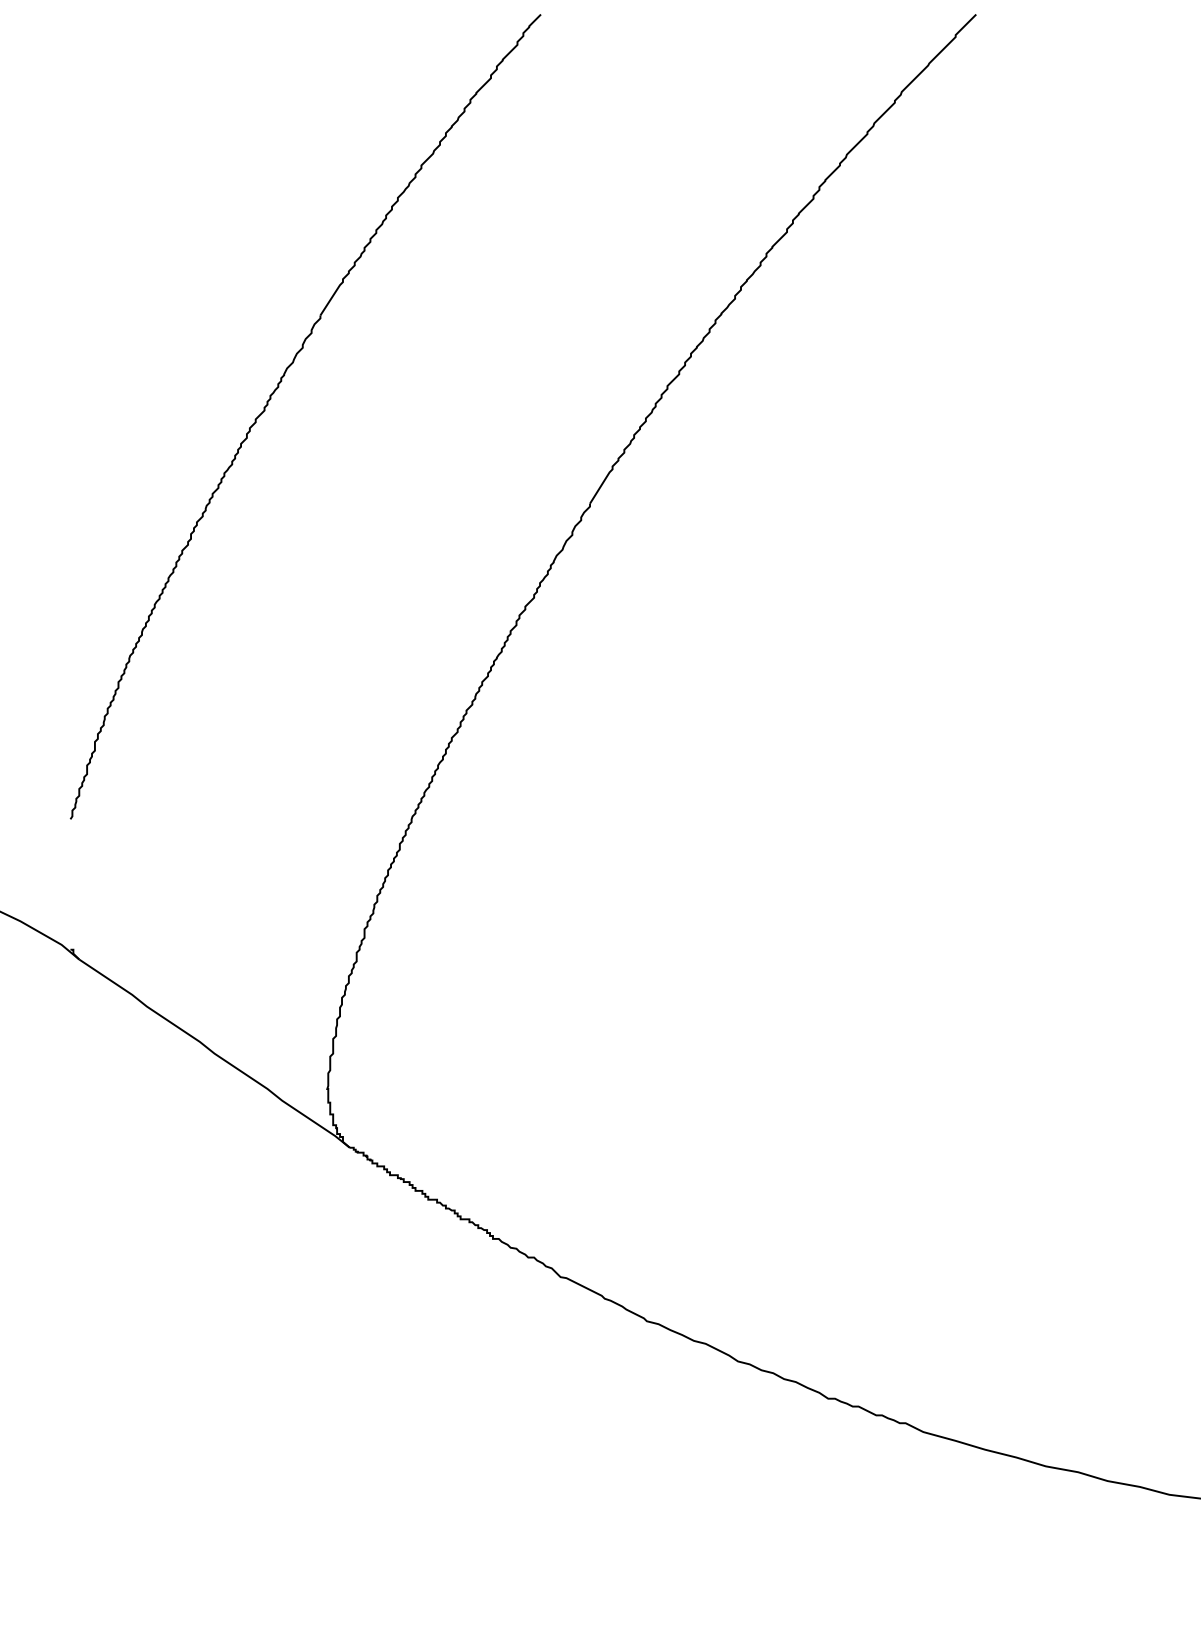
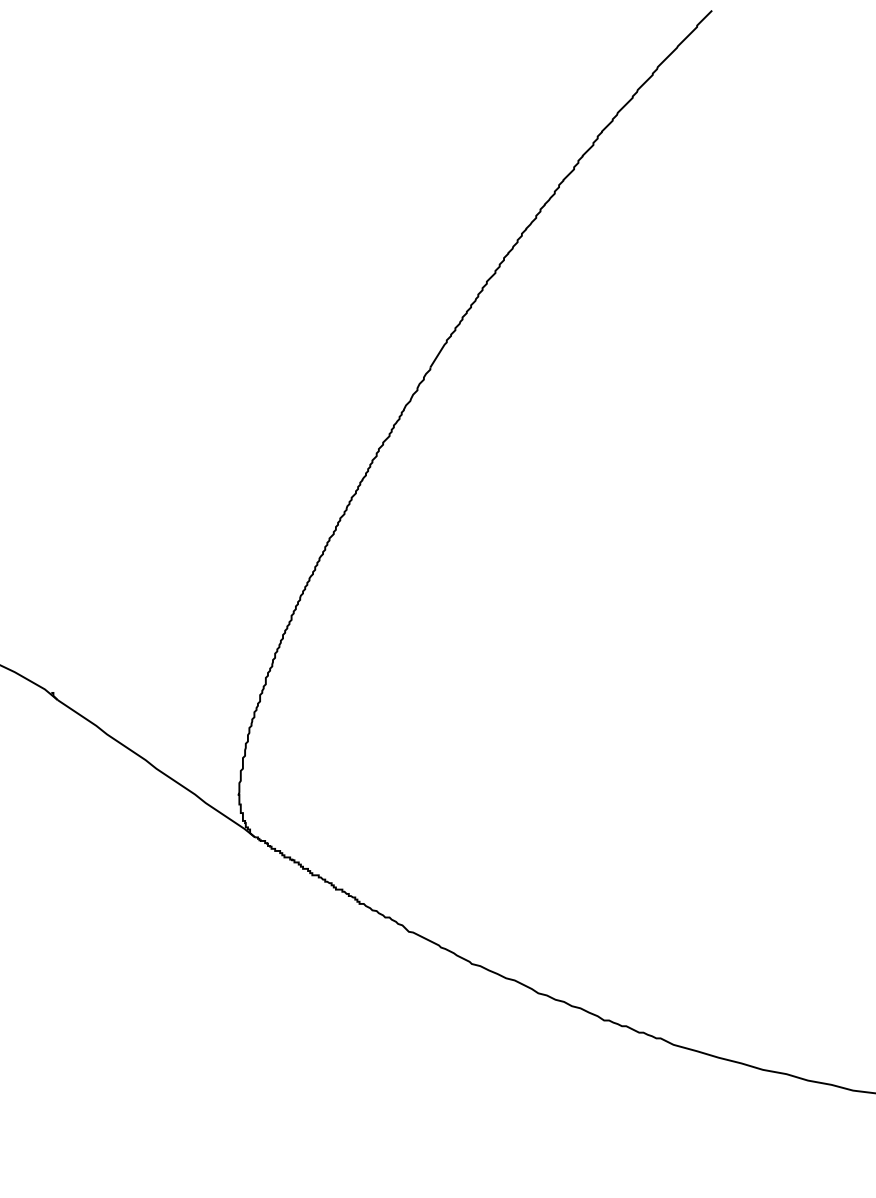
part: (272, 398) -> (198, 290), removed

